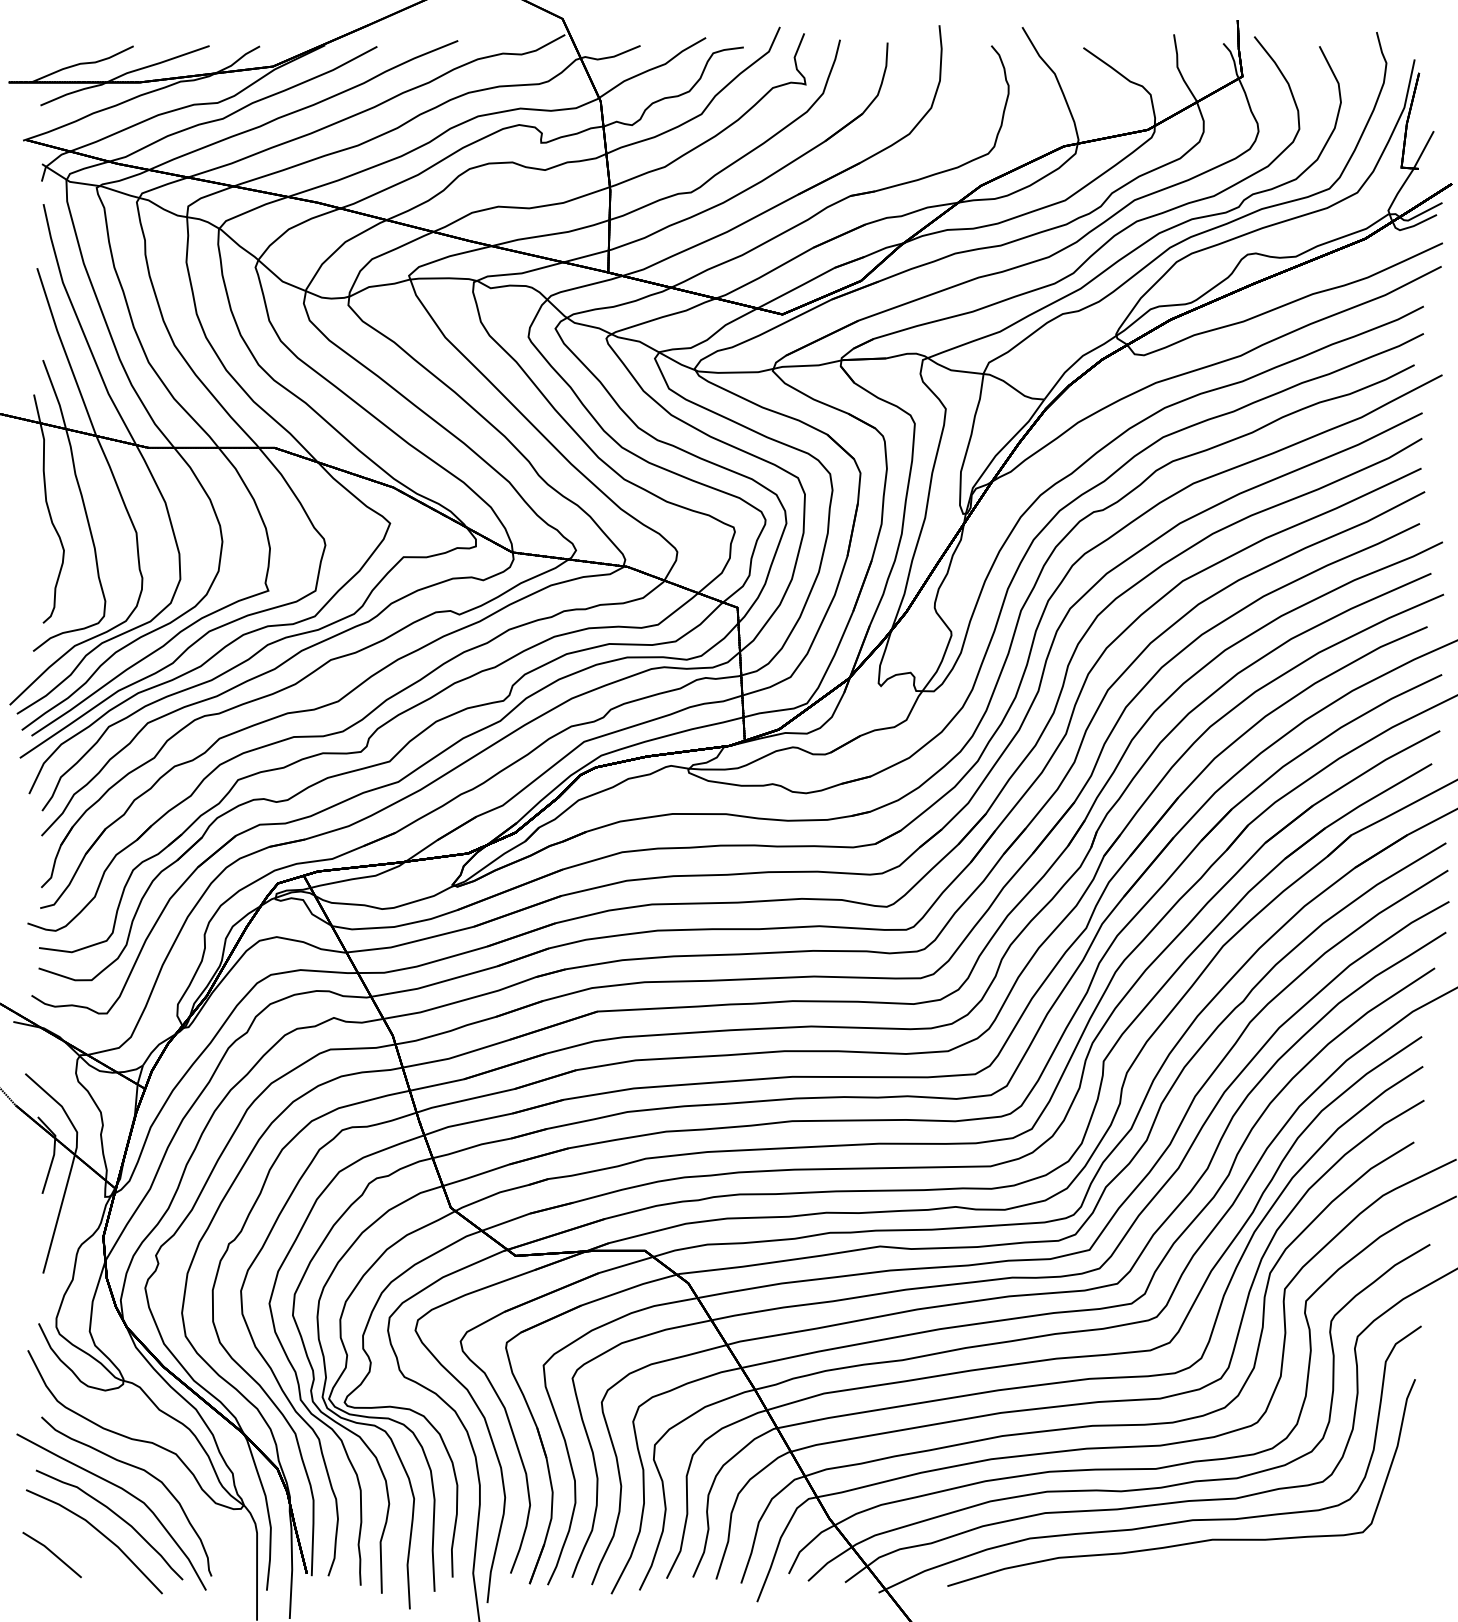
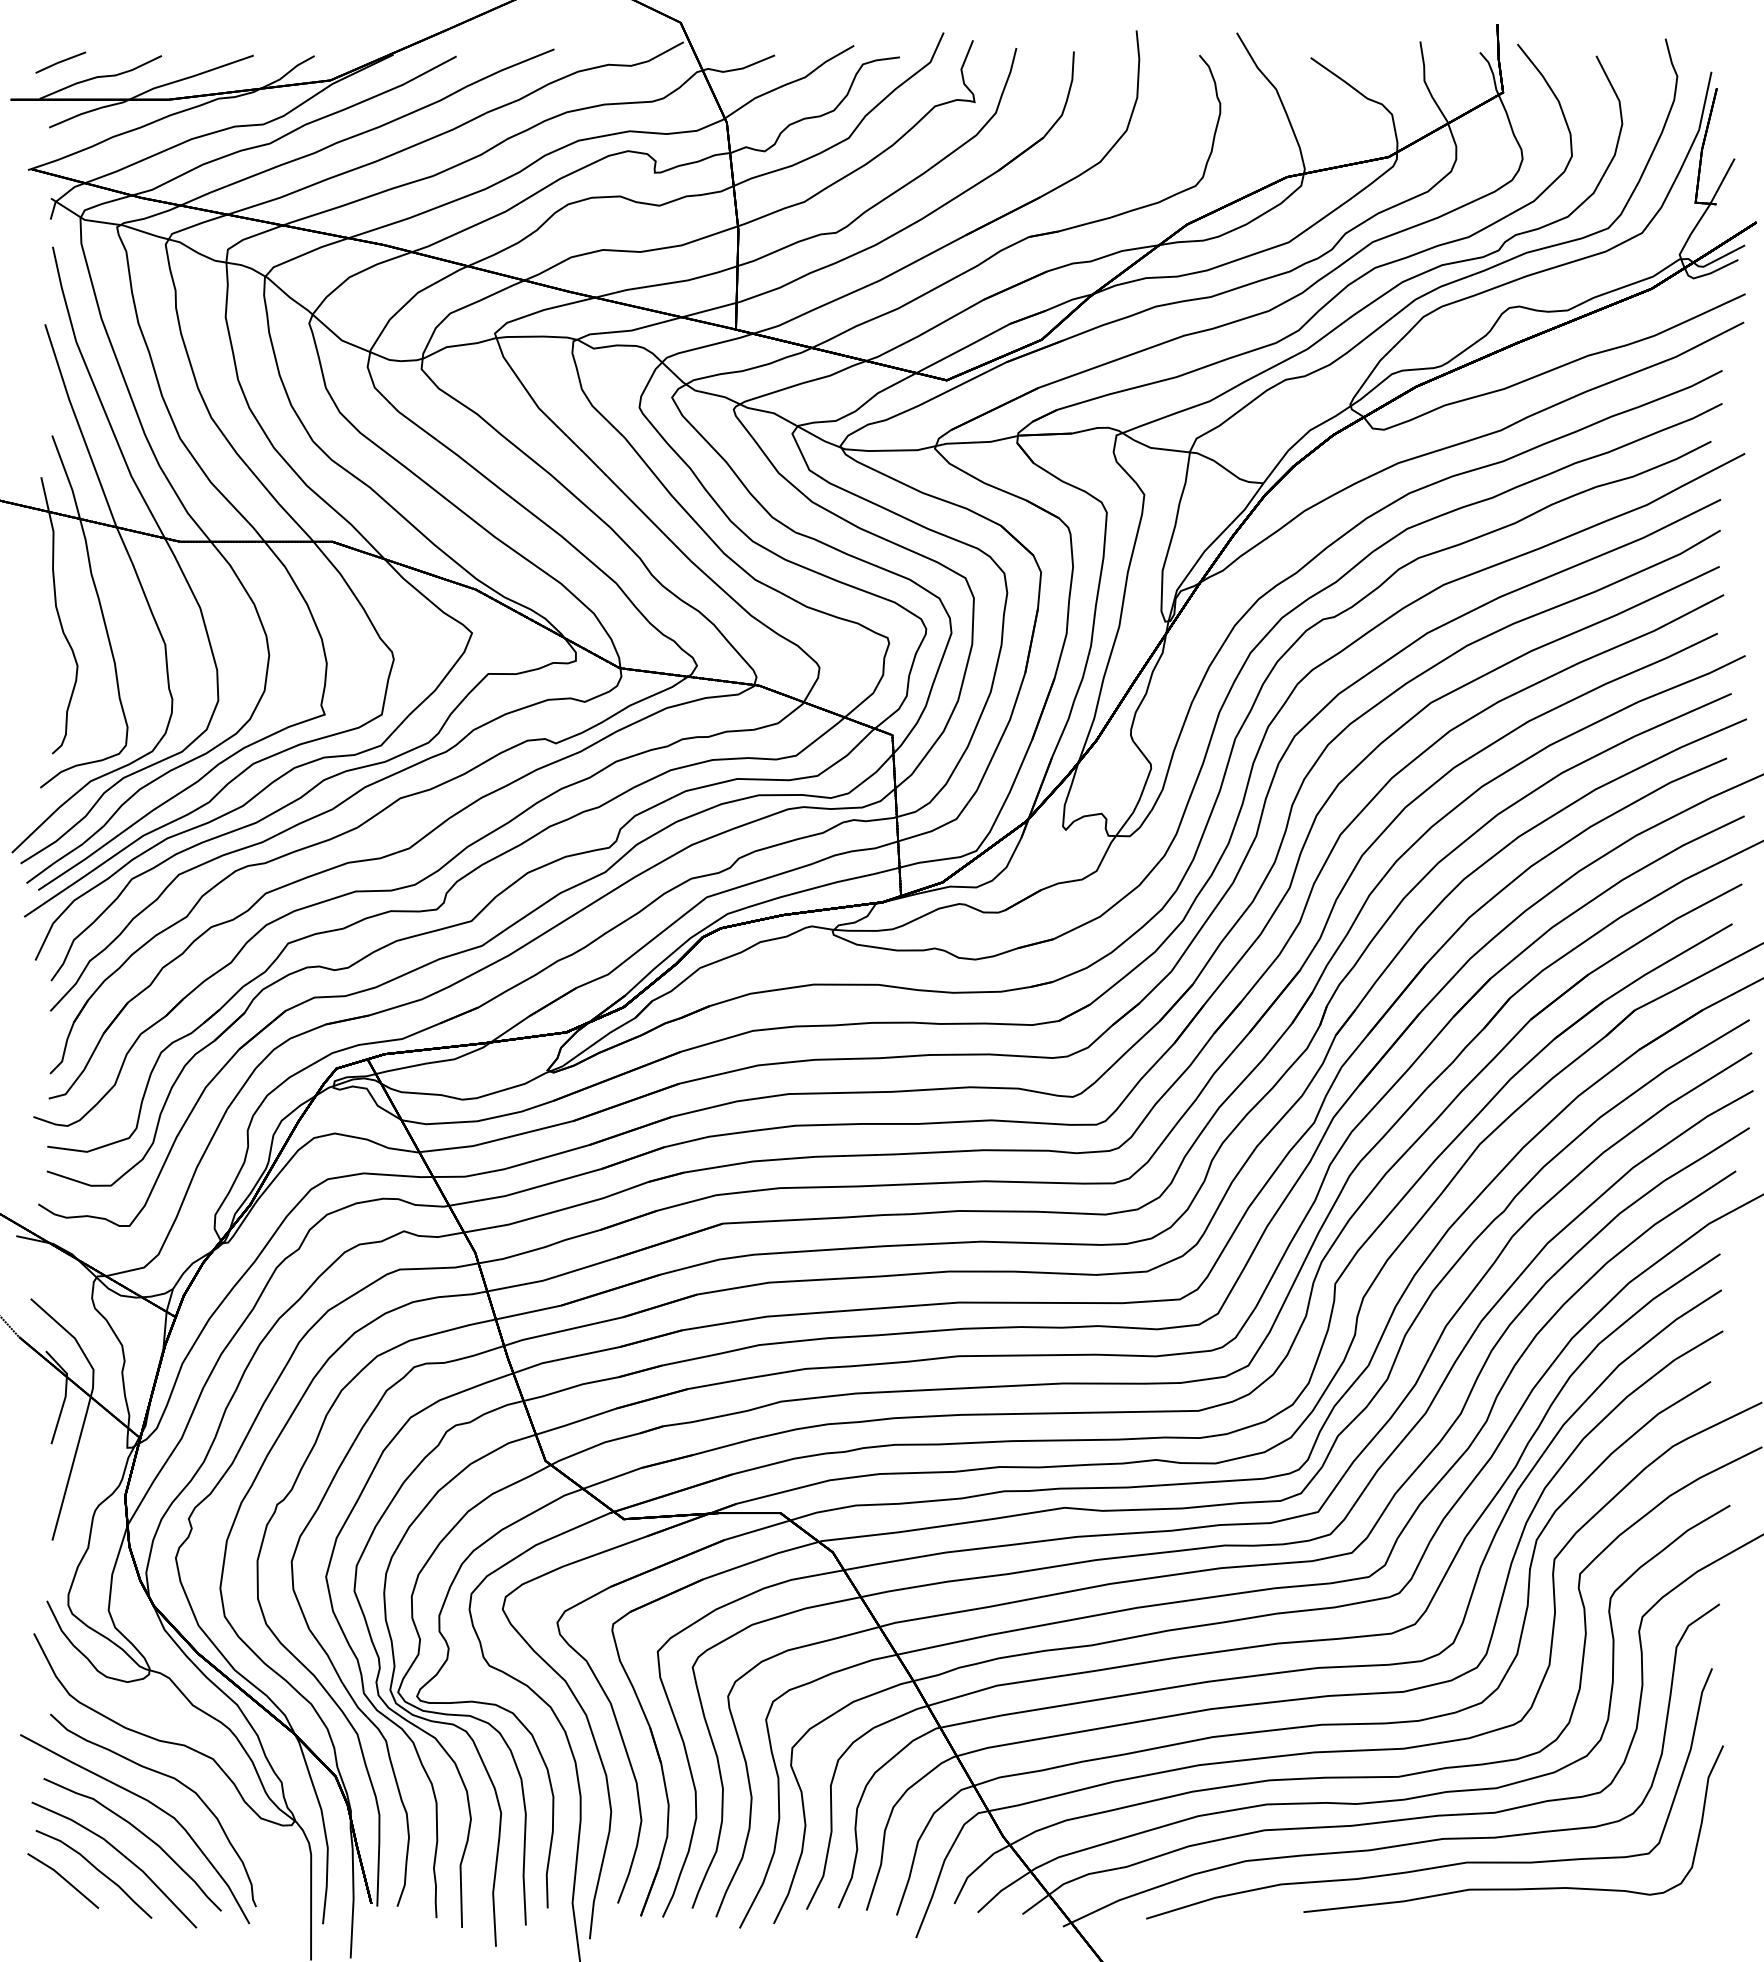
line: (50, 51) -> (61, 62), added
curve: (80, 1546) -> (97, 1870), added
part: (1257, 1560) -> (1521, 1887), added

